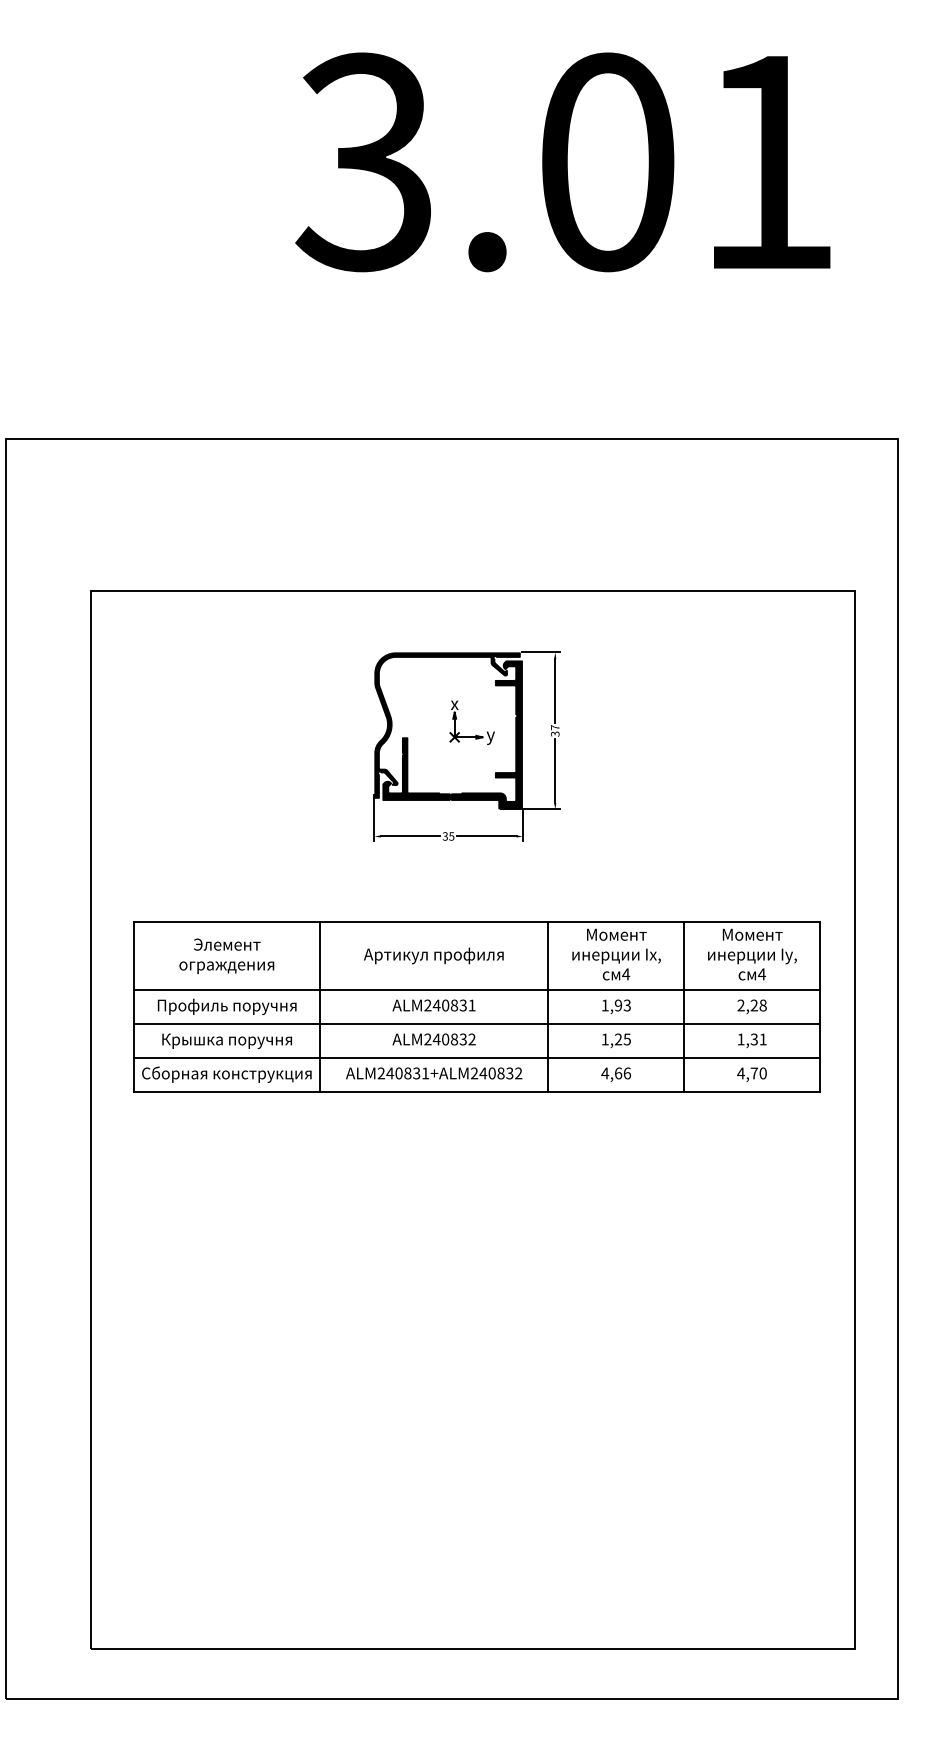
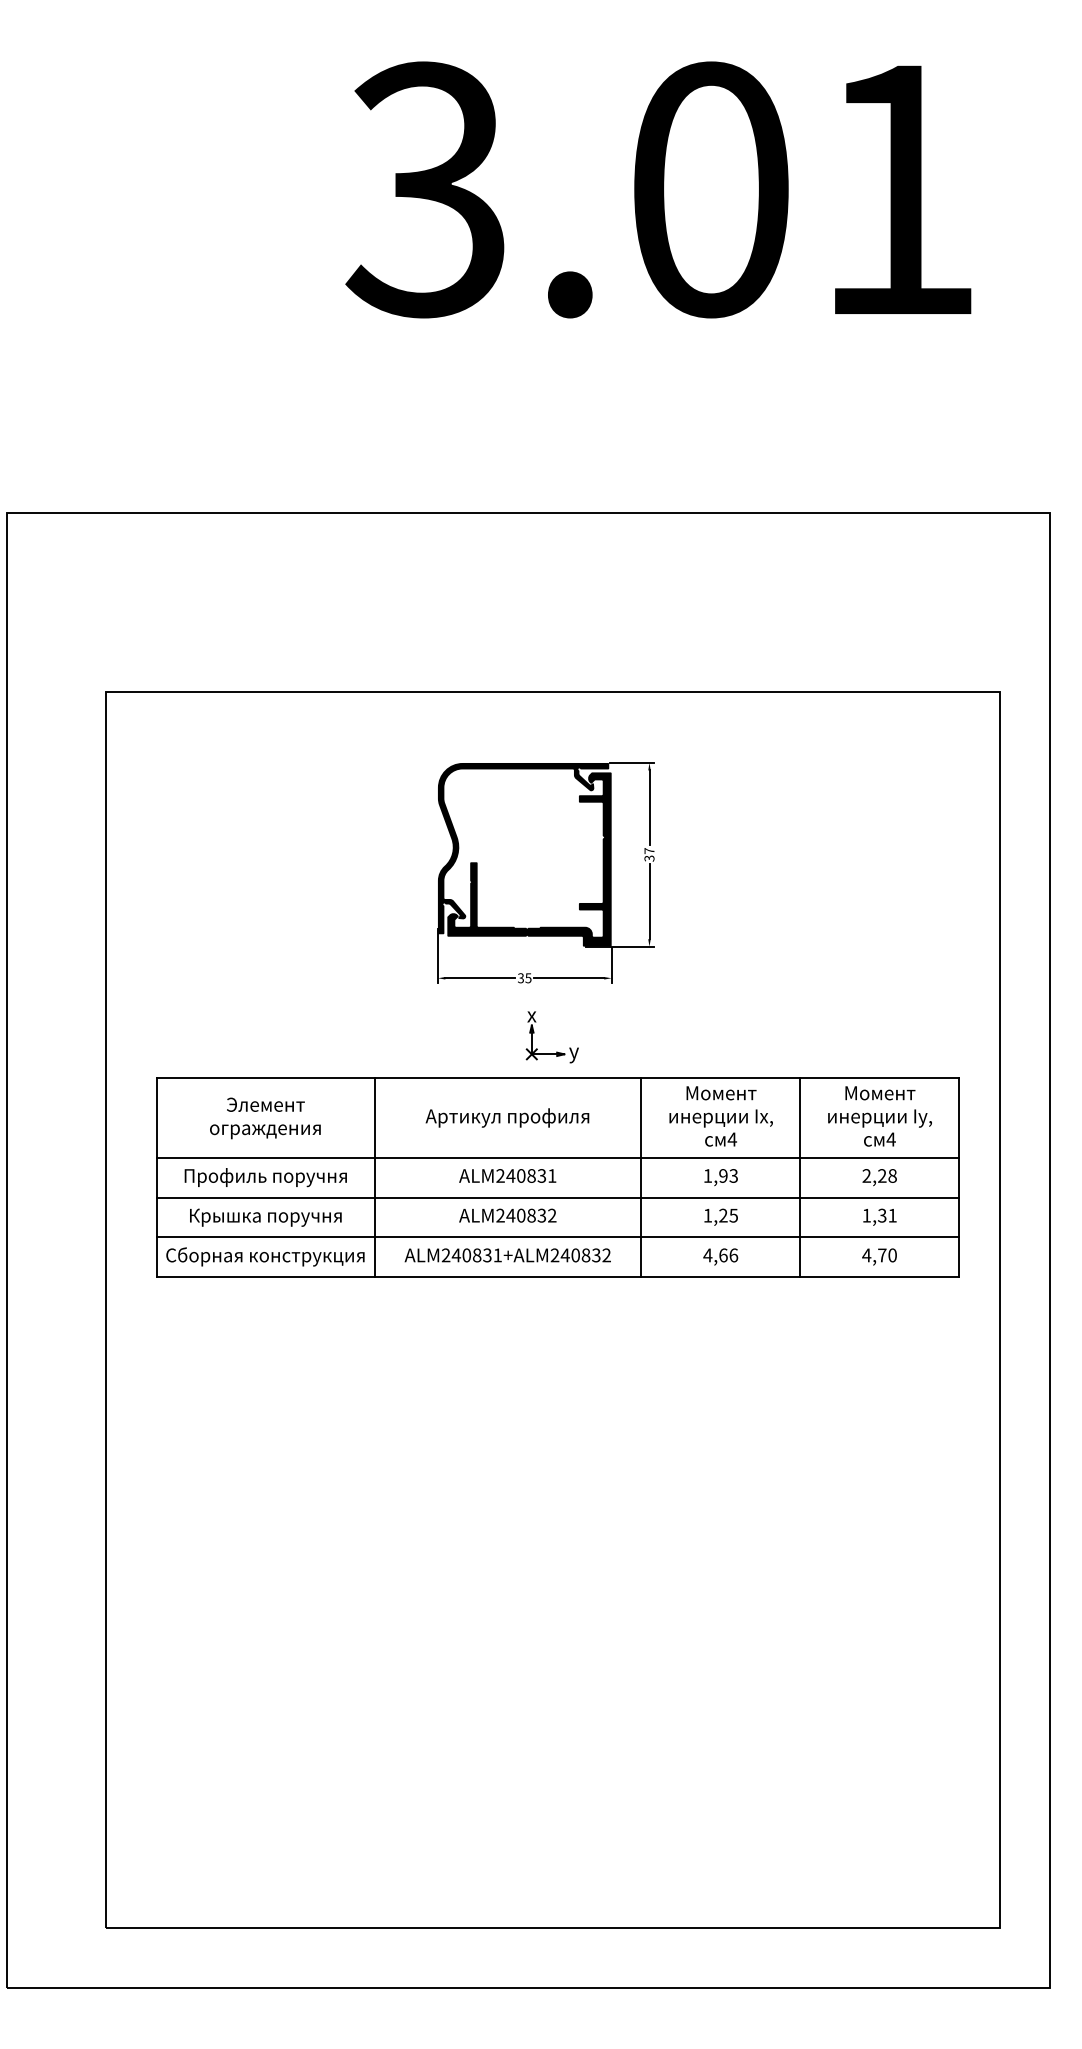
part: (475, 734) -> (556, 1051), moved

